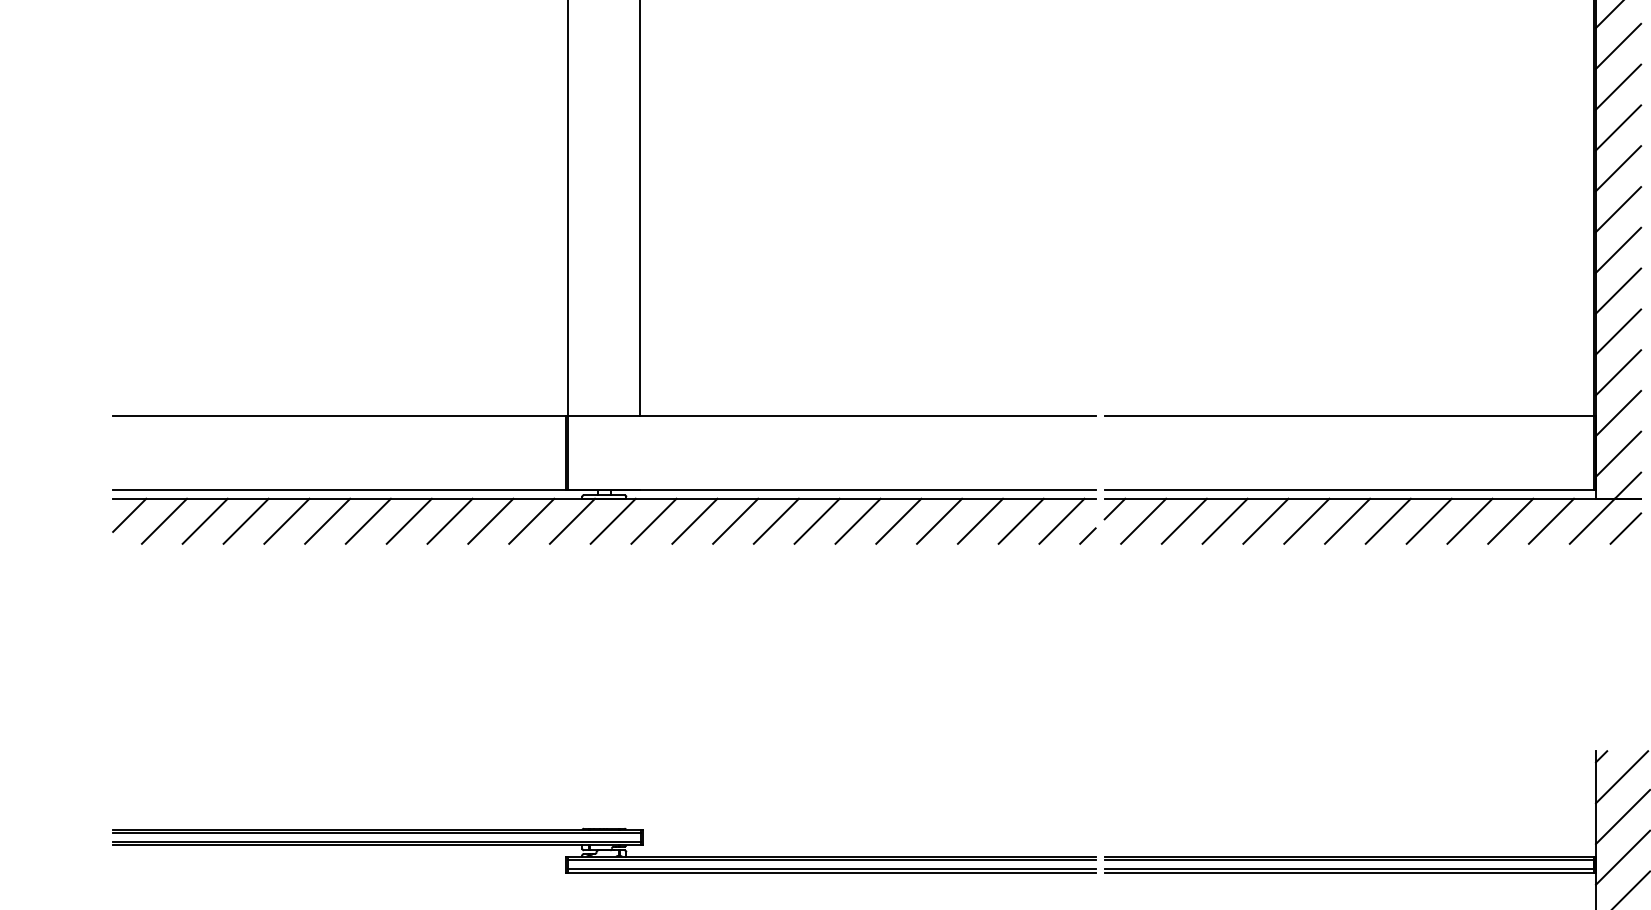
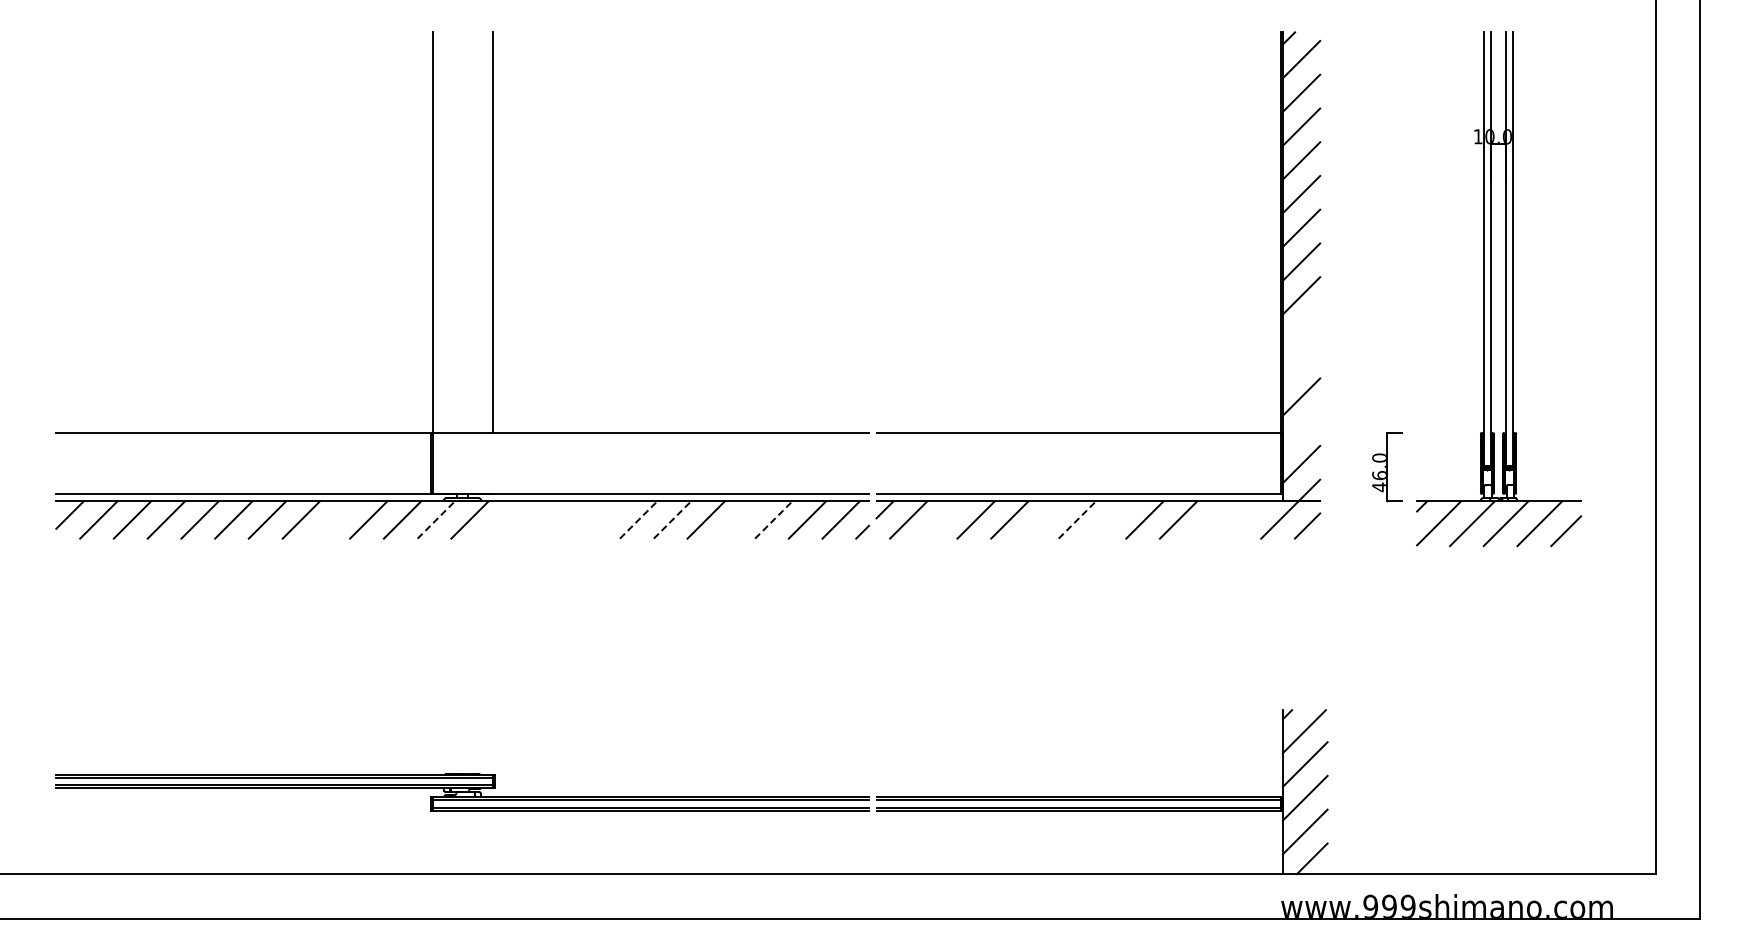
line: (1618, 290) -> (1301, 329), removed
line: (1618, 332) -> (1301, 363), removed
line: (1618, 413) -> (1301, 430), removed
line: (449, 520) -> (334, 519), removed
line: (572, 520) -> (436, 519), solid -> dashed
line: (653, 520) -> (503, 519), removed
line: (694, 520) -> (537, 519), removed
line: (734, 520) -> (570, 519), removed
line: (775, 520) -> (604, 519), removed
line: (816, 520) -> (638, 519), solid -> dashed
line: (858, 520) -> (672, 519), solid -> dashed
line: (939, 520) -> (739, 519), removed
line: (981, 520) -> (774, 519), solid -> dashed
line: (1184, 520) -> (942, 519), removed
line: (1306, 520) -> (1043, 519), removed
line: (1347, 520) -> (1077, 519), solid -> dashed
line: (1387, 520) -> (1110, 519), removed
line: (1509, 520) -> (1211, 519), removed
line: (1550, 520) -> (1245, 519), removed

